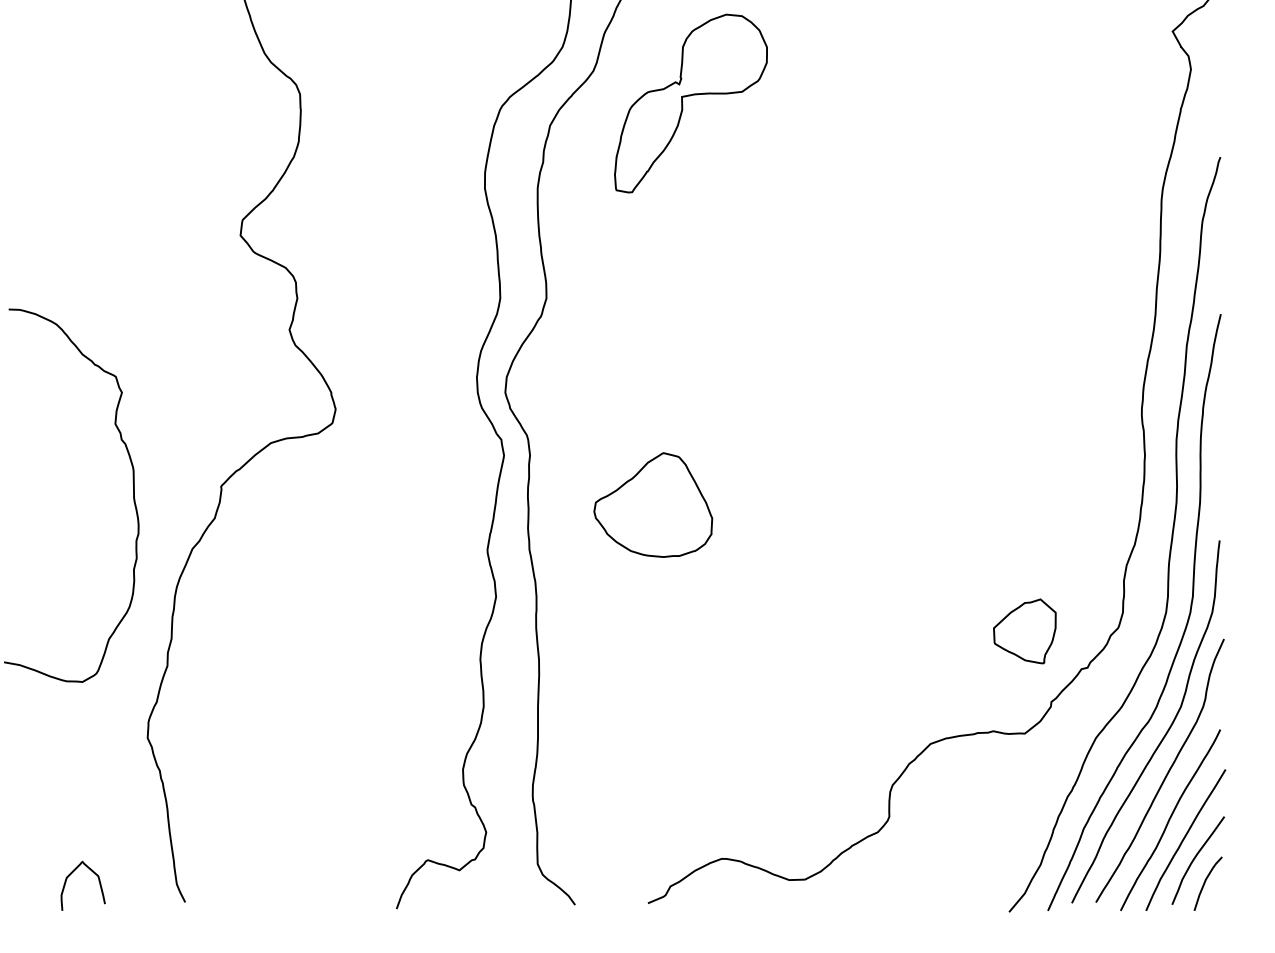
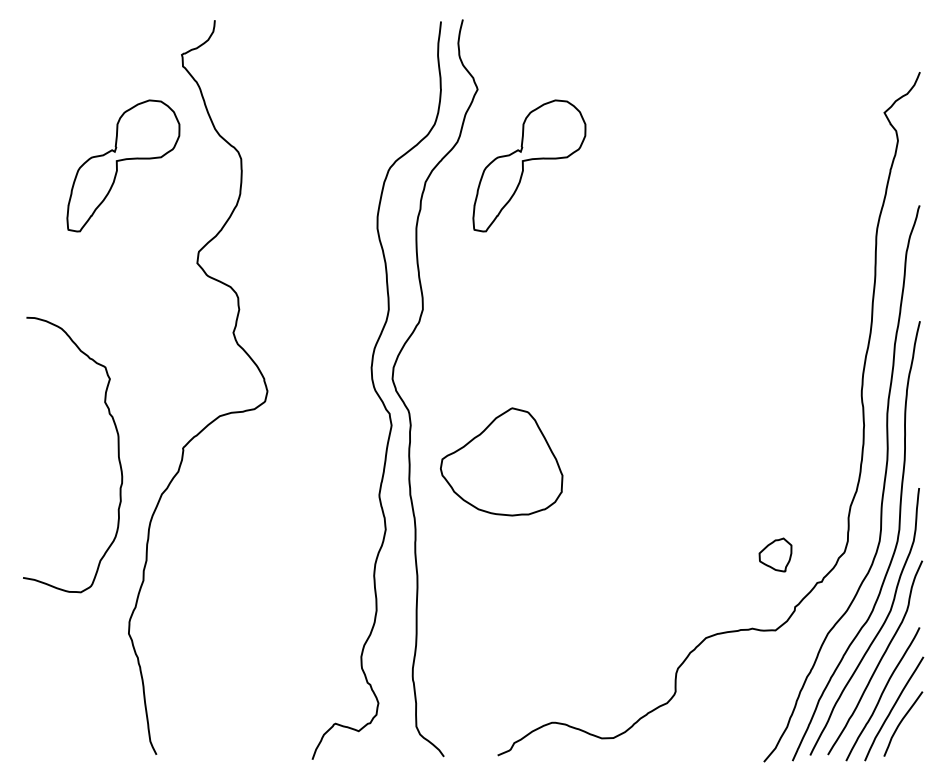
part: (140, 102) -> (123, 165), added
part: (653, 504) -> (501, 461), size x1.4
part: (1024, 630) -> (775, 554), size x0.7
curve: (98, 882) -> (92, 740), removed
curve: (1205, 884) -> (908, 741), removed

